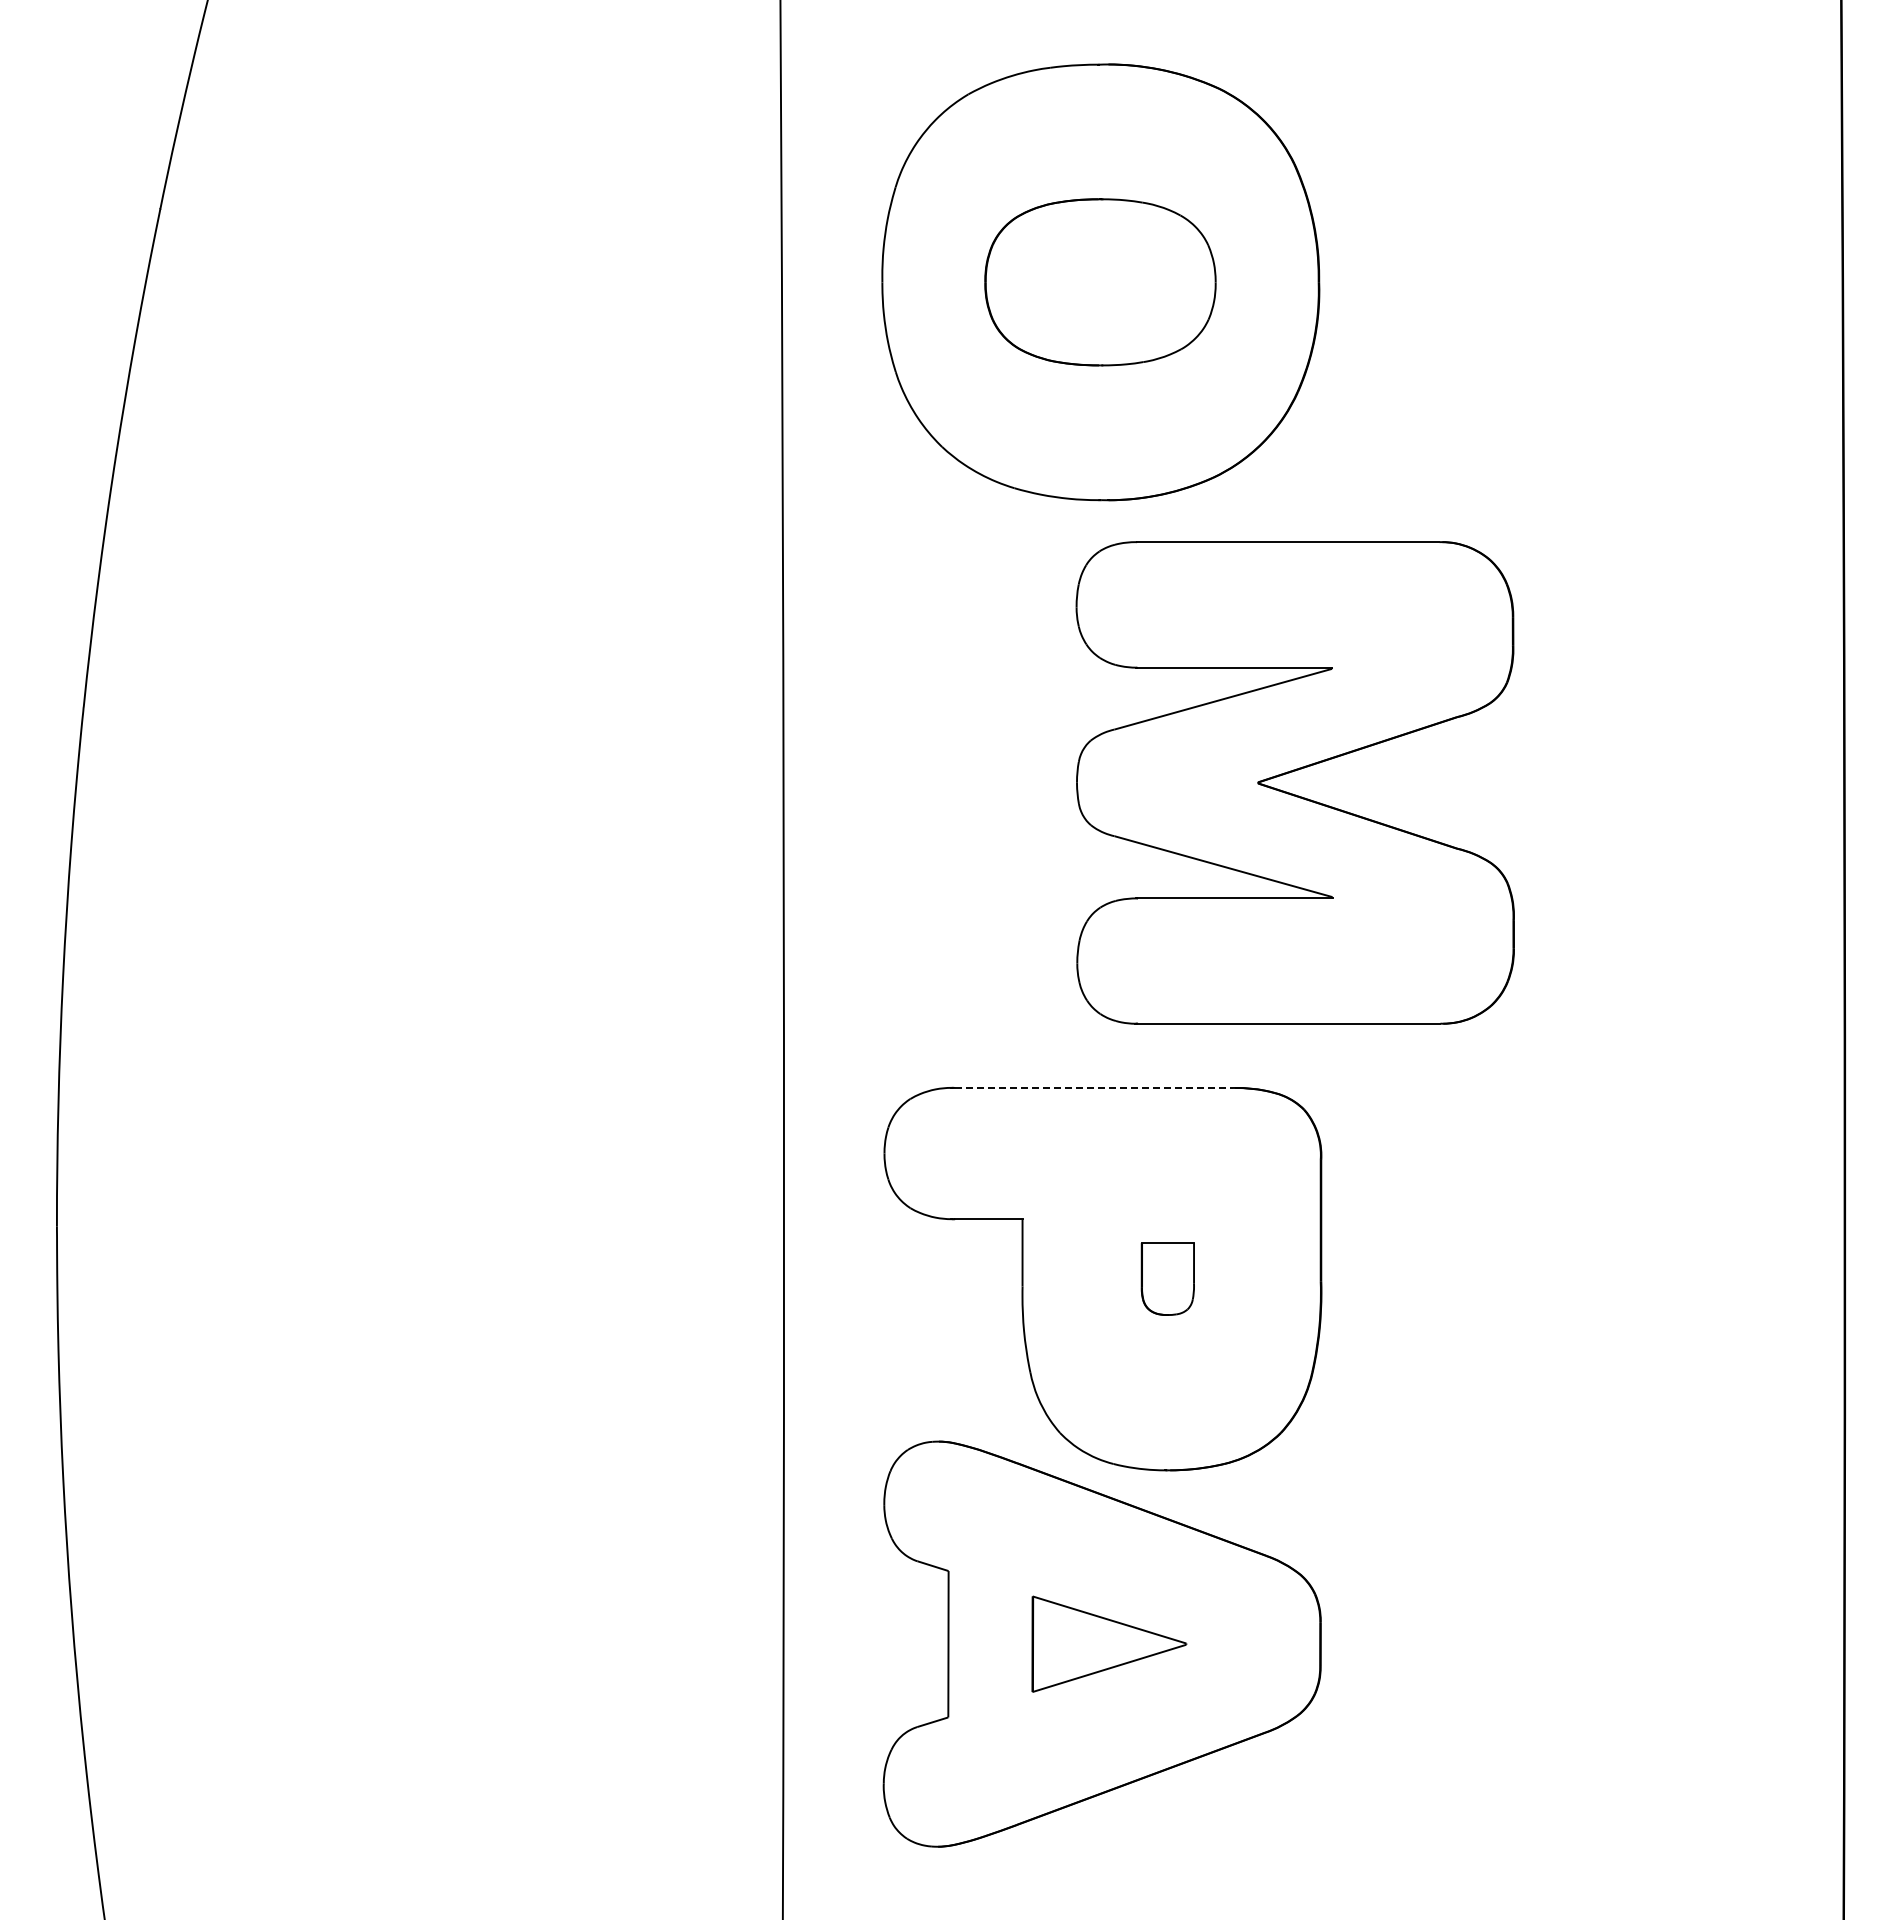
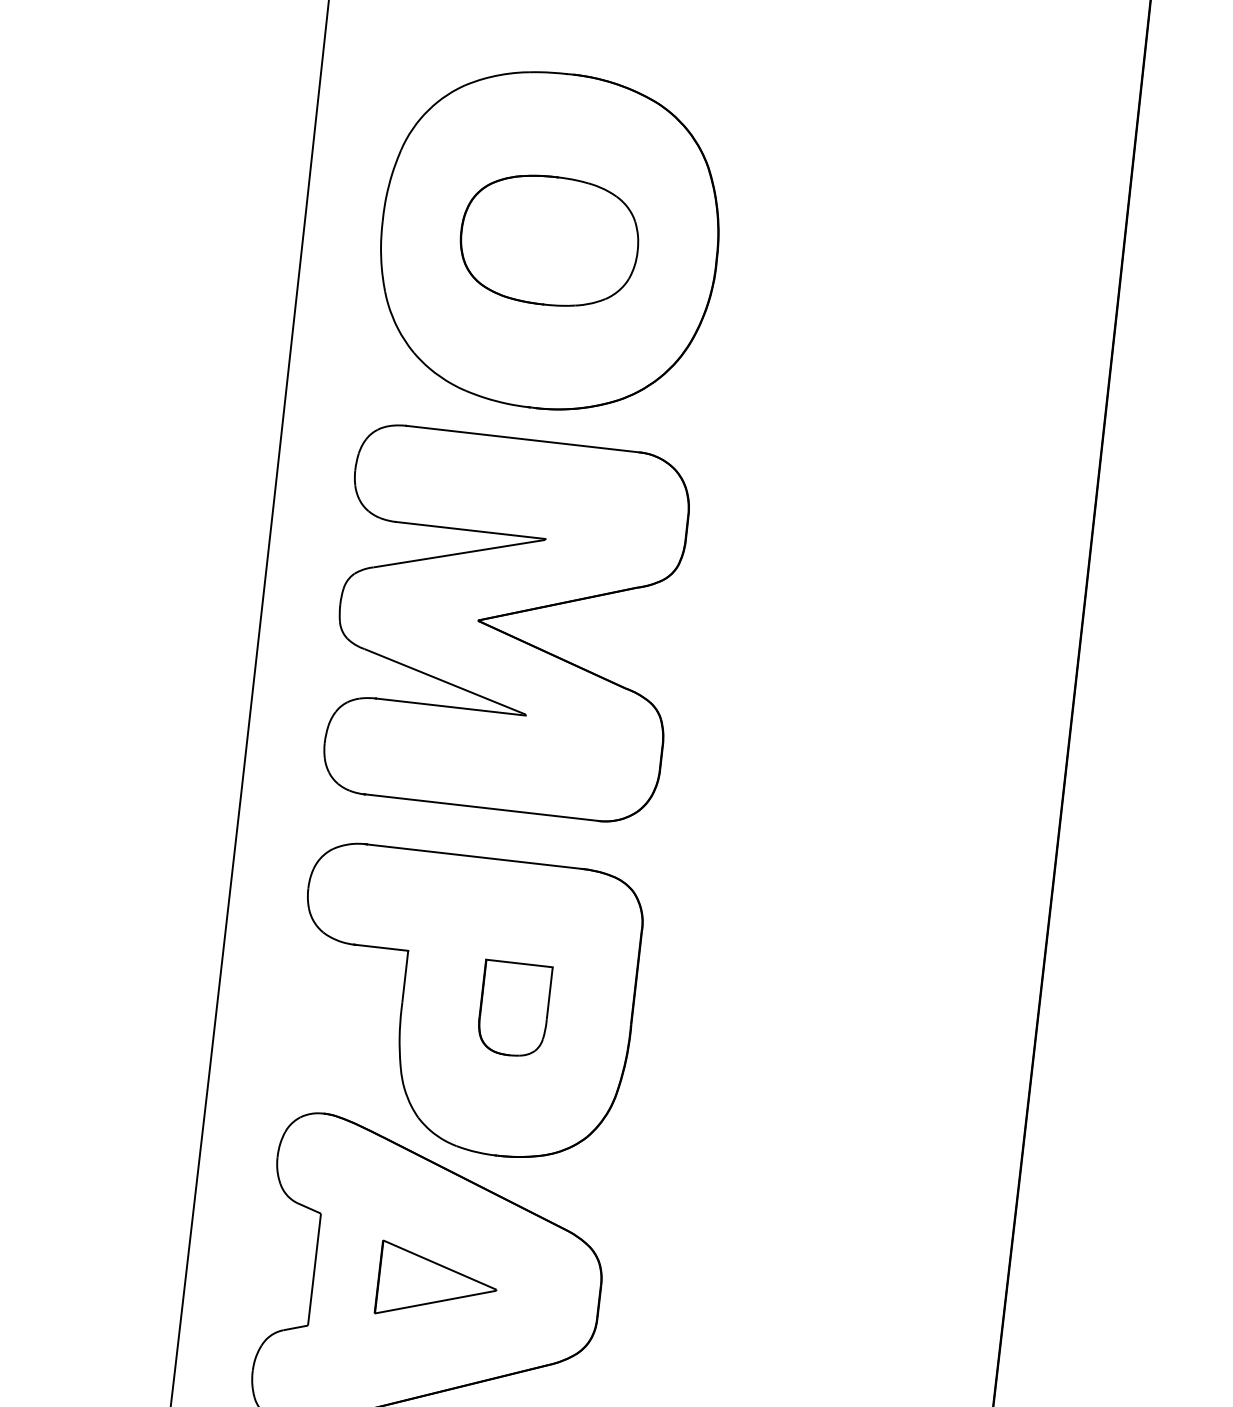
part: (1292, 772) -> (506, 615), moved
line: (1094, 1087) -> (474, 856), dashed -> solid
part: (1167, 1278) -> (513, 1008), size x1.67

